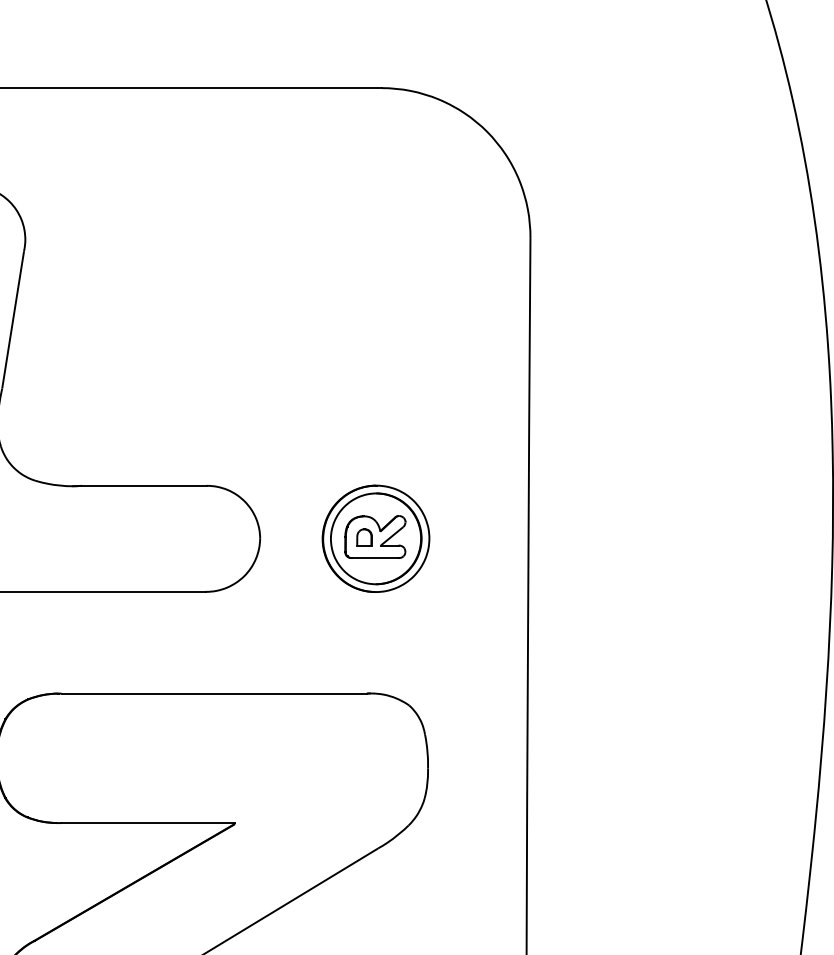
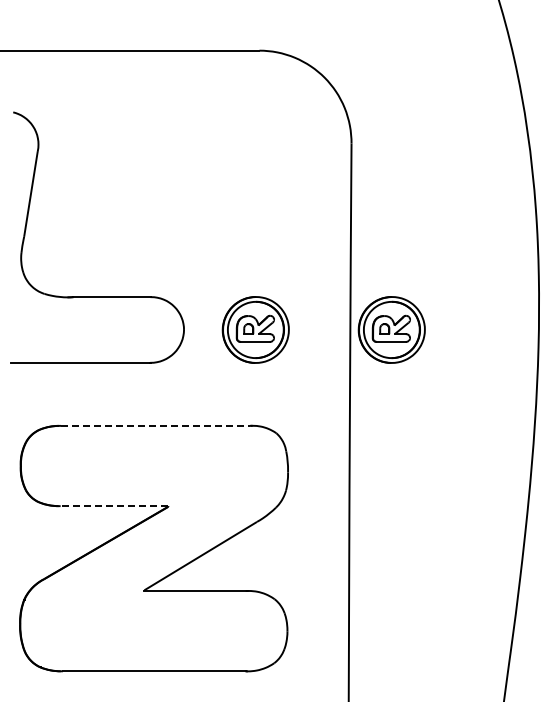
part: (594, 538) -> (391, 329), added
line: (214, 692) -> (155, 425), solid -> dashed
line: (147, 823) -> (114, 506), solid -> dashed

